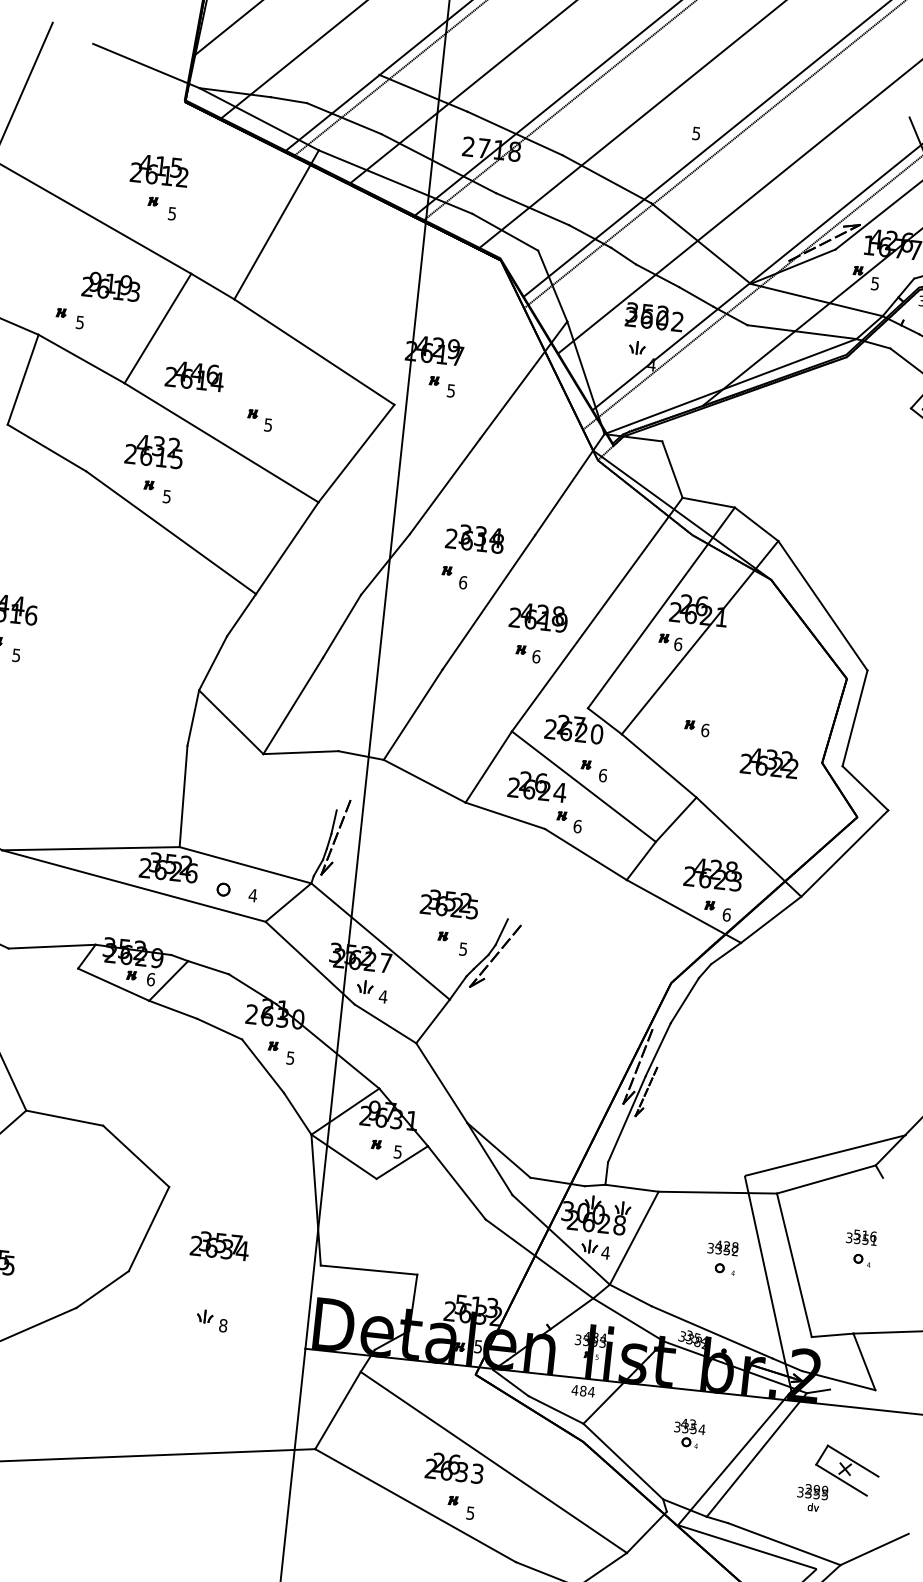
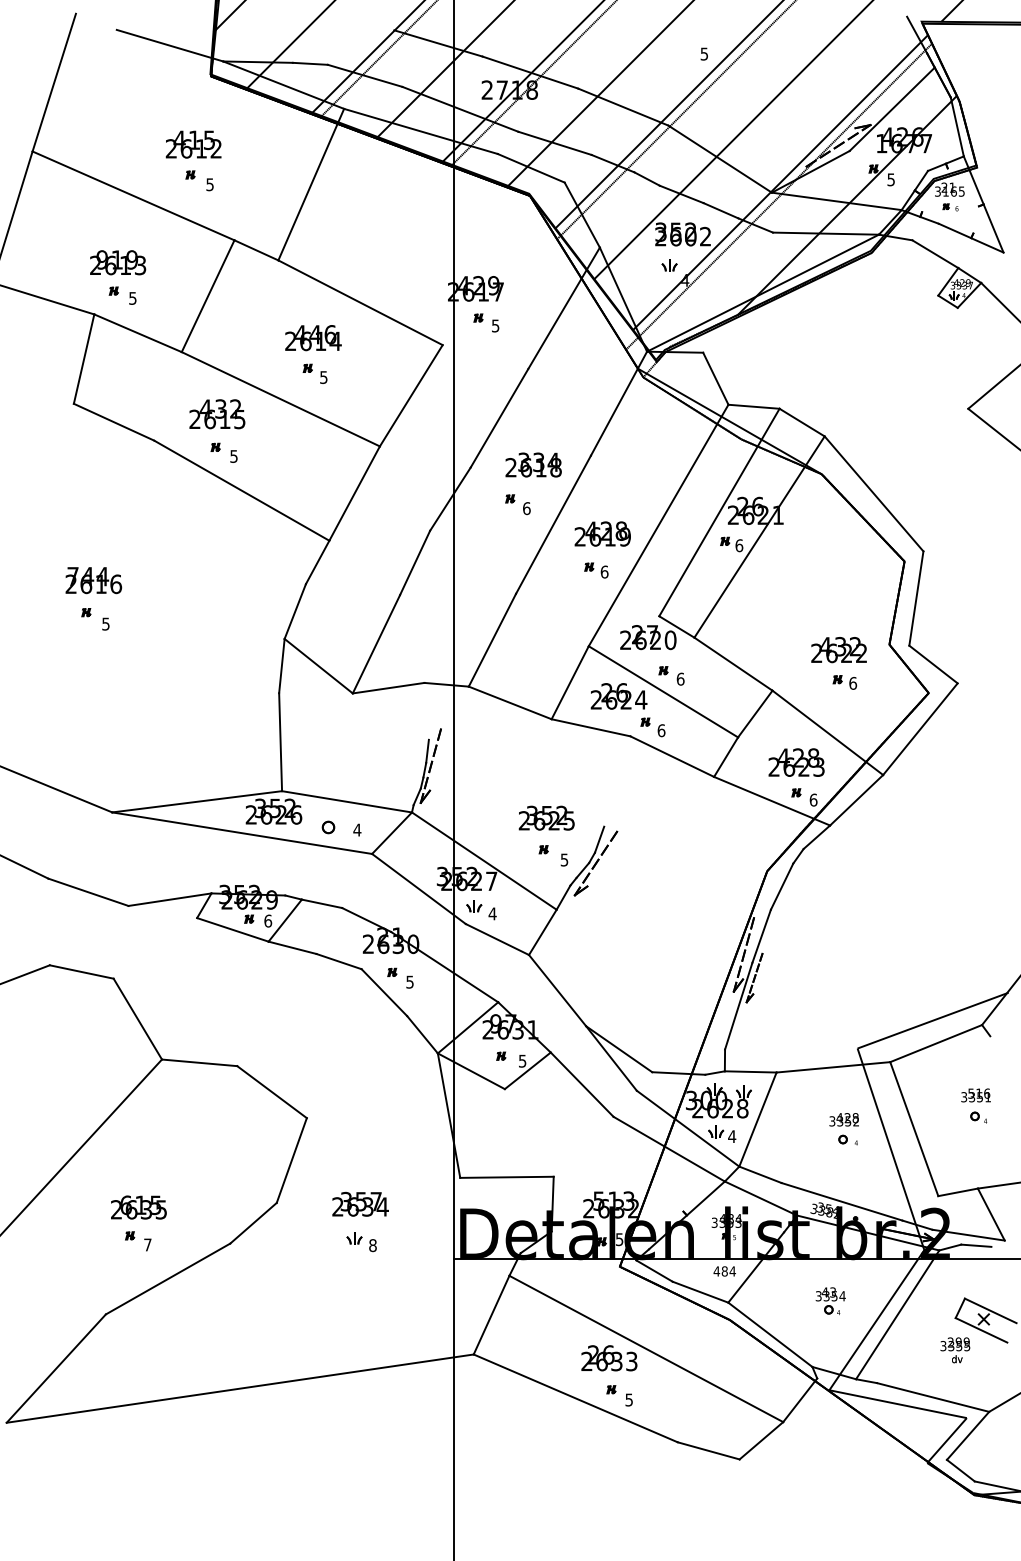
text: (111, 286) -> (118, 262), moved
text: (194, 376) -> (313, 338), moved
part: (696, 728) -> (844, 682), moved
text: (220, 1244) -> (360, 1203), moved
line: (845, 1392) -> (976, 1245), added

